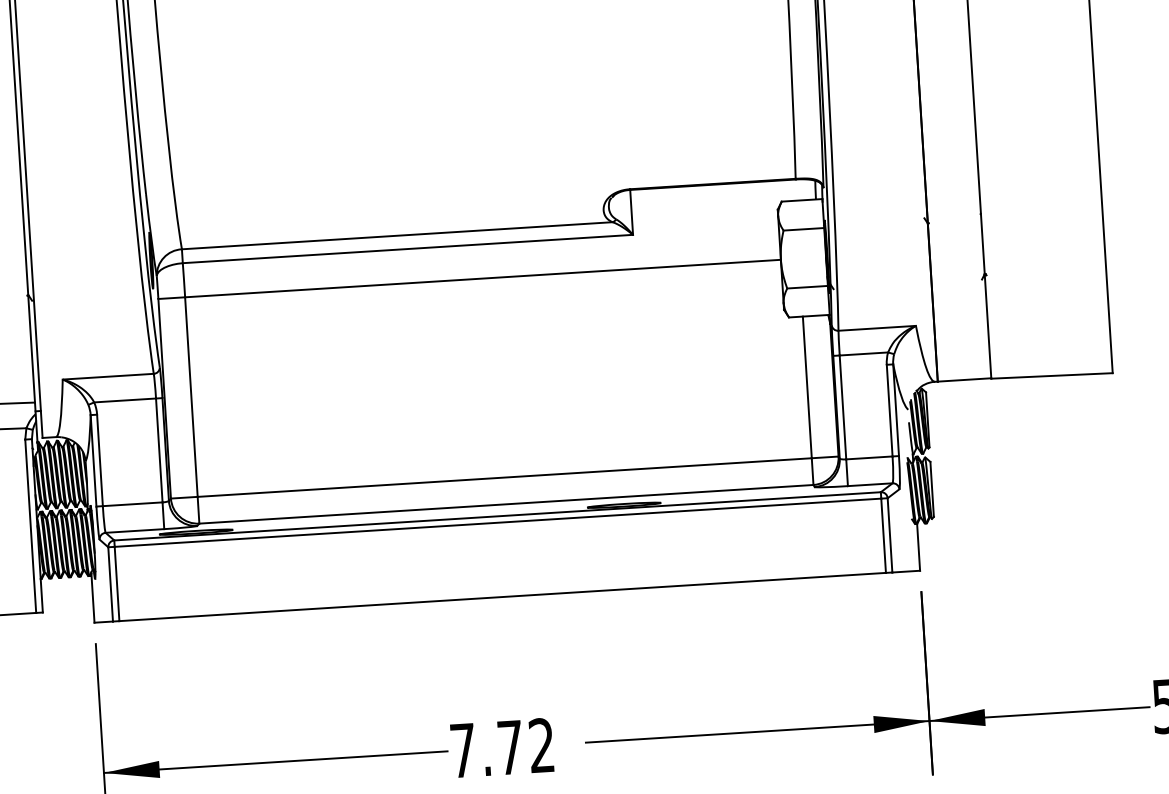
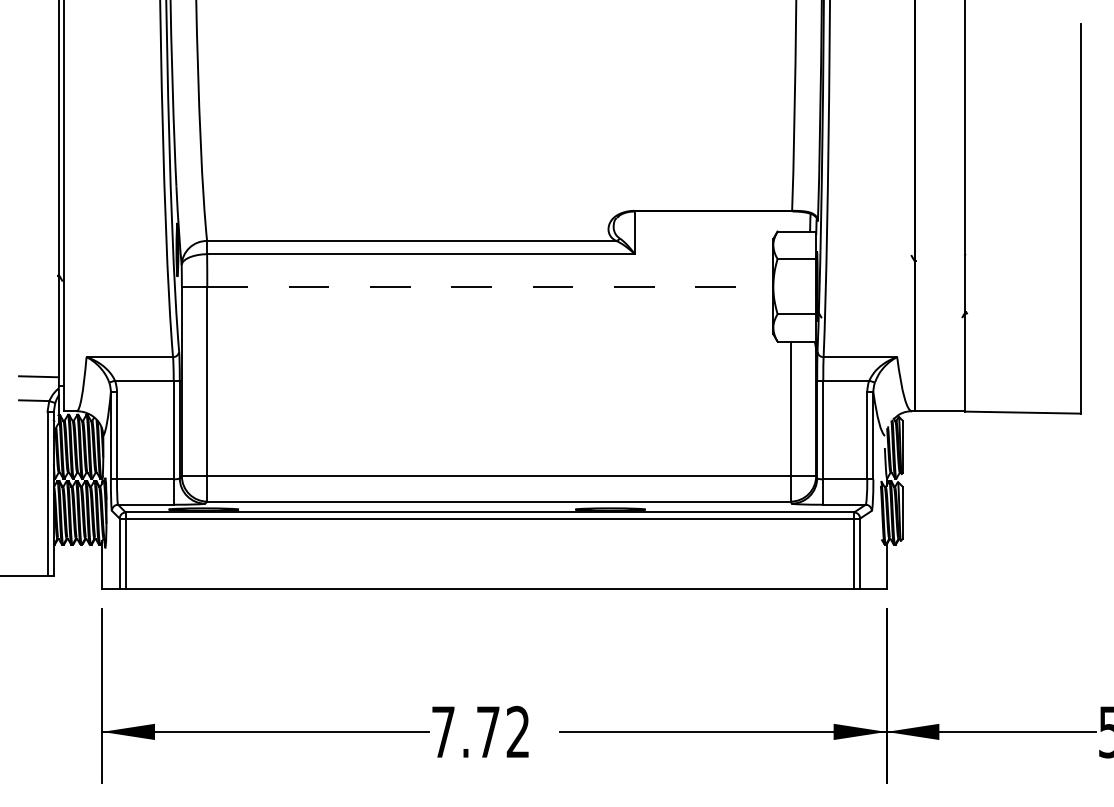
line: (483, 278) -> (490, 286), solid -> dashed

